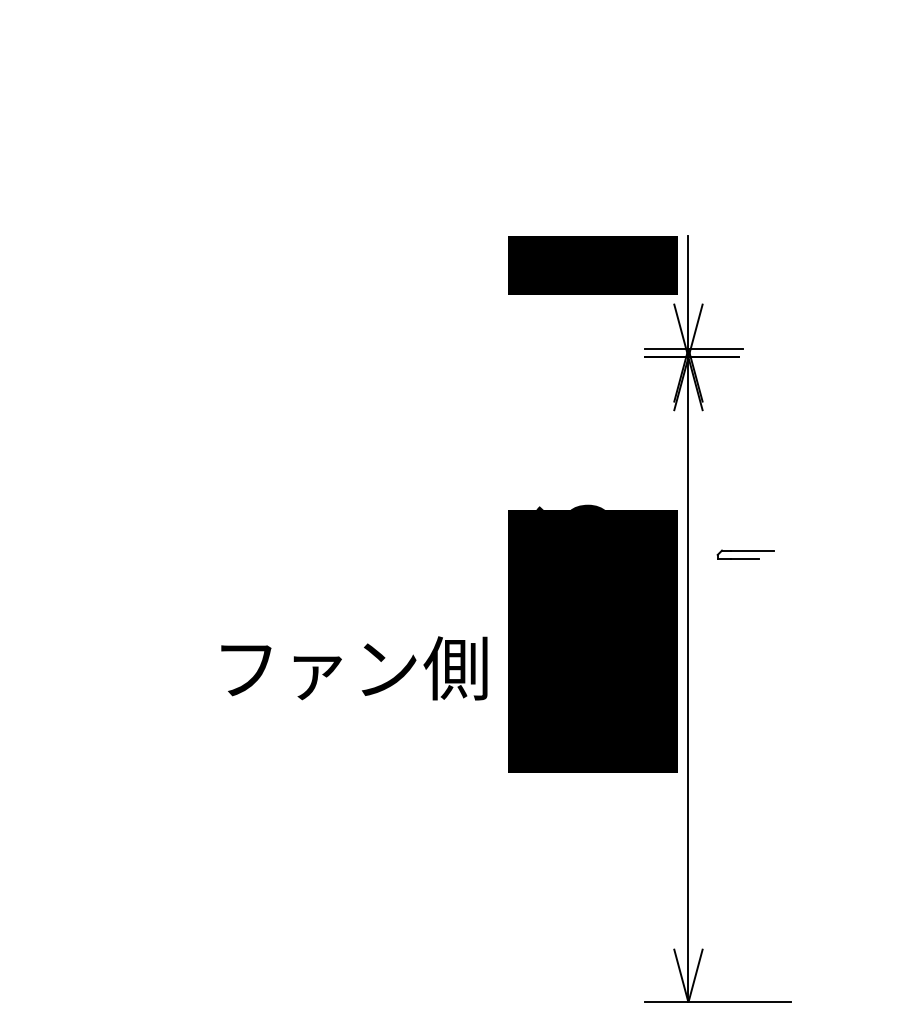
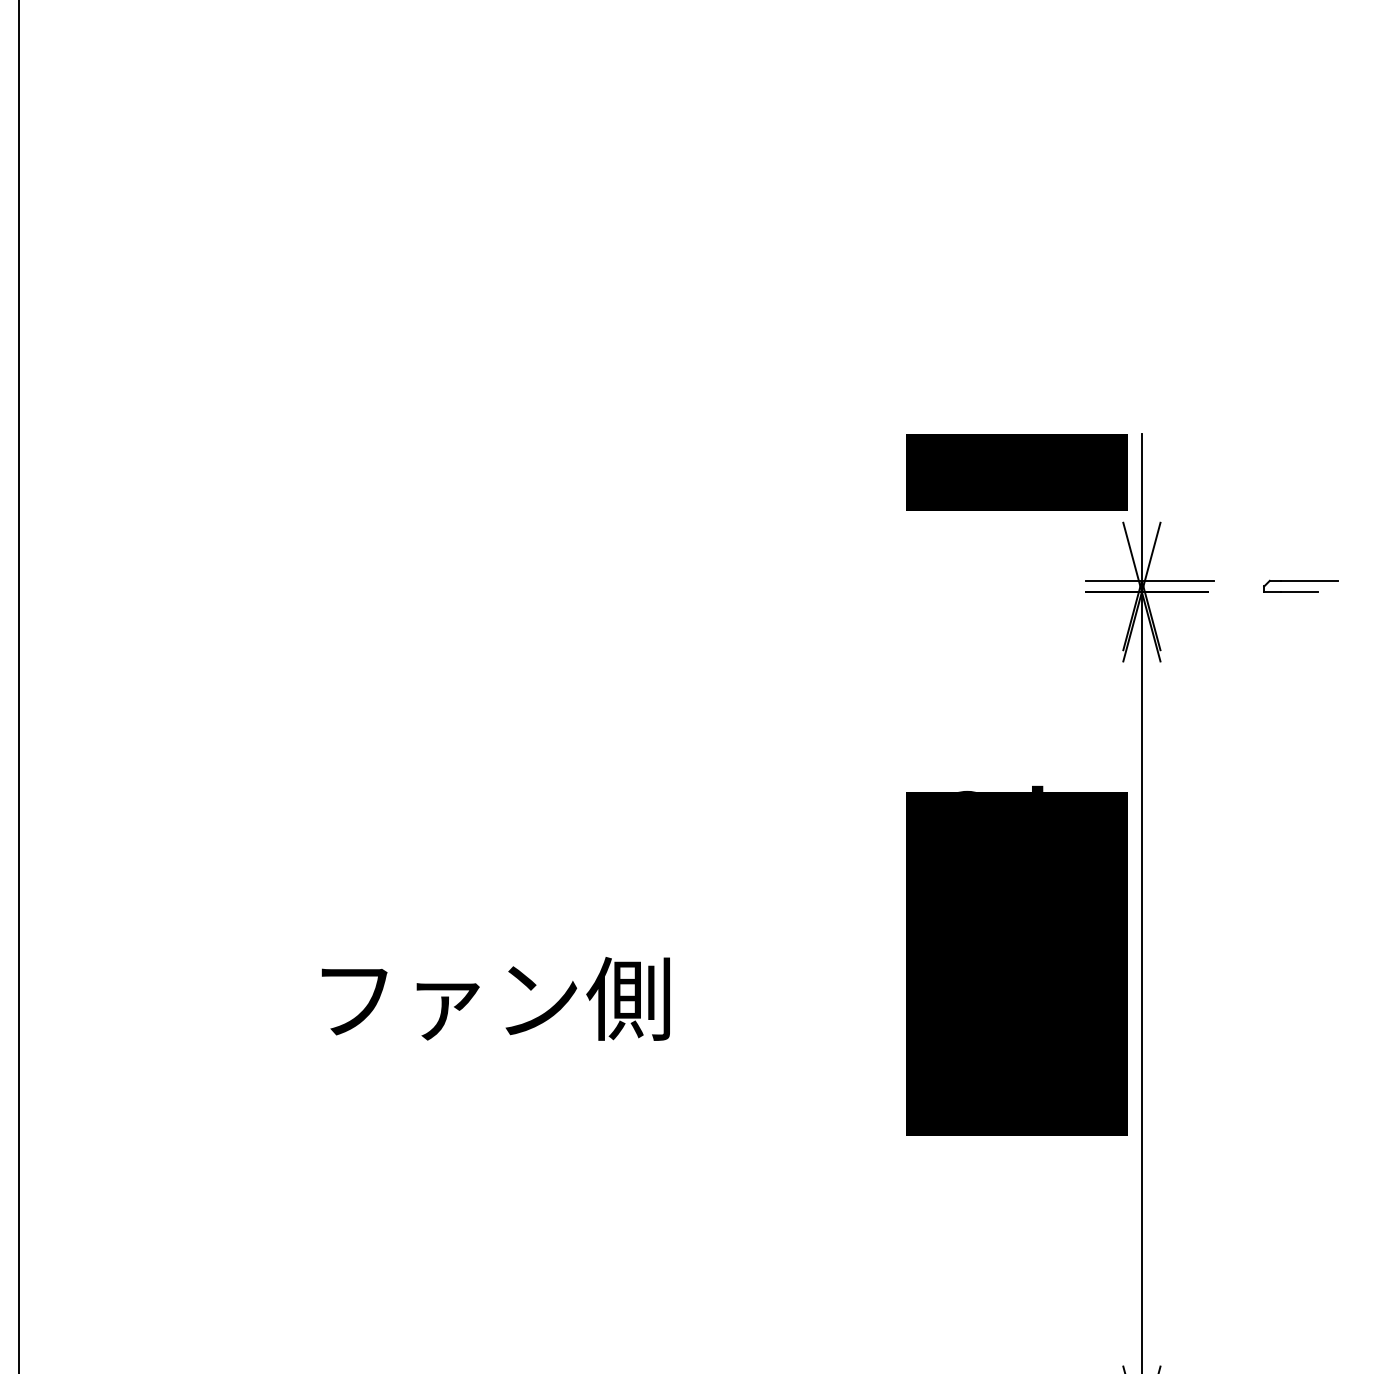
text: (575, 506) -> (993, 787), 272.6 -> 300.2
part: (745, 554) -> (1300, 585), moved
text: (354, 668) -> (495, 998), moved

